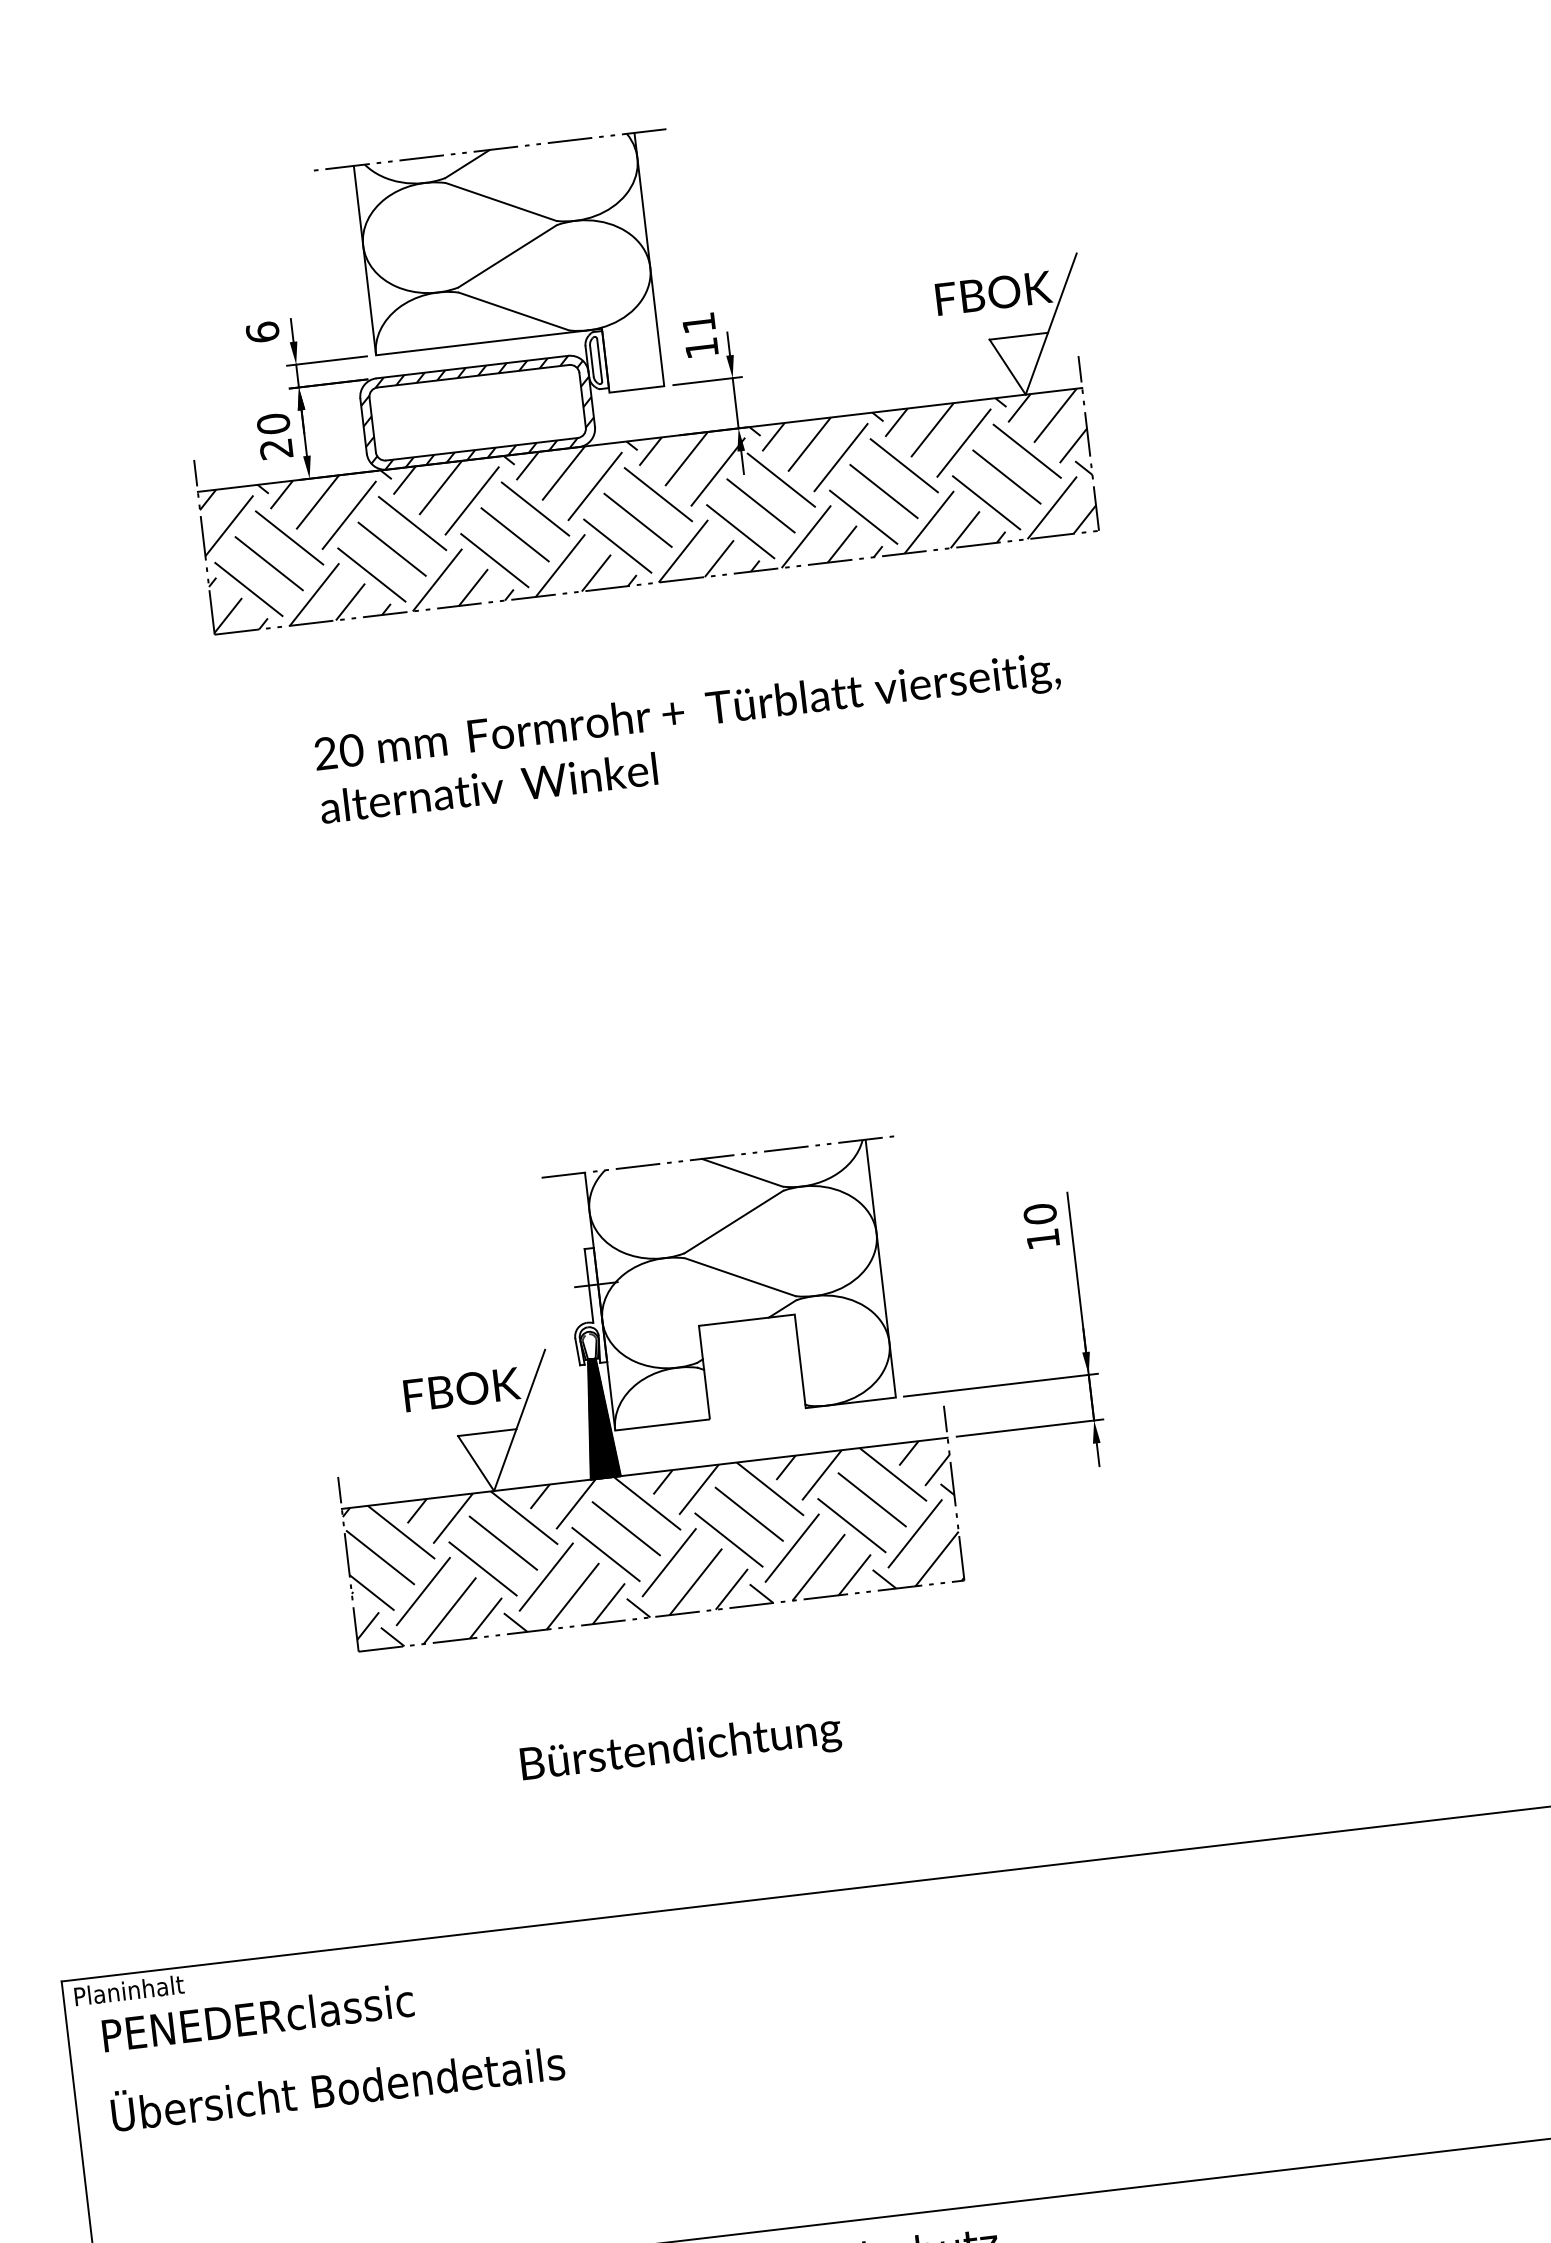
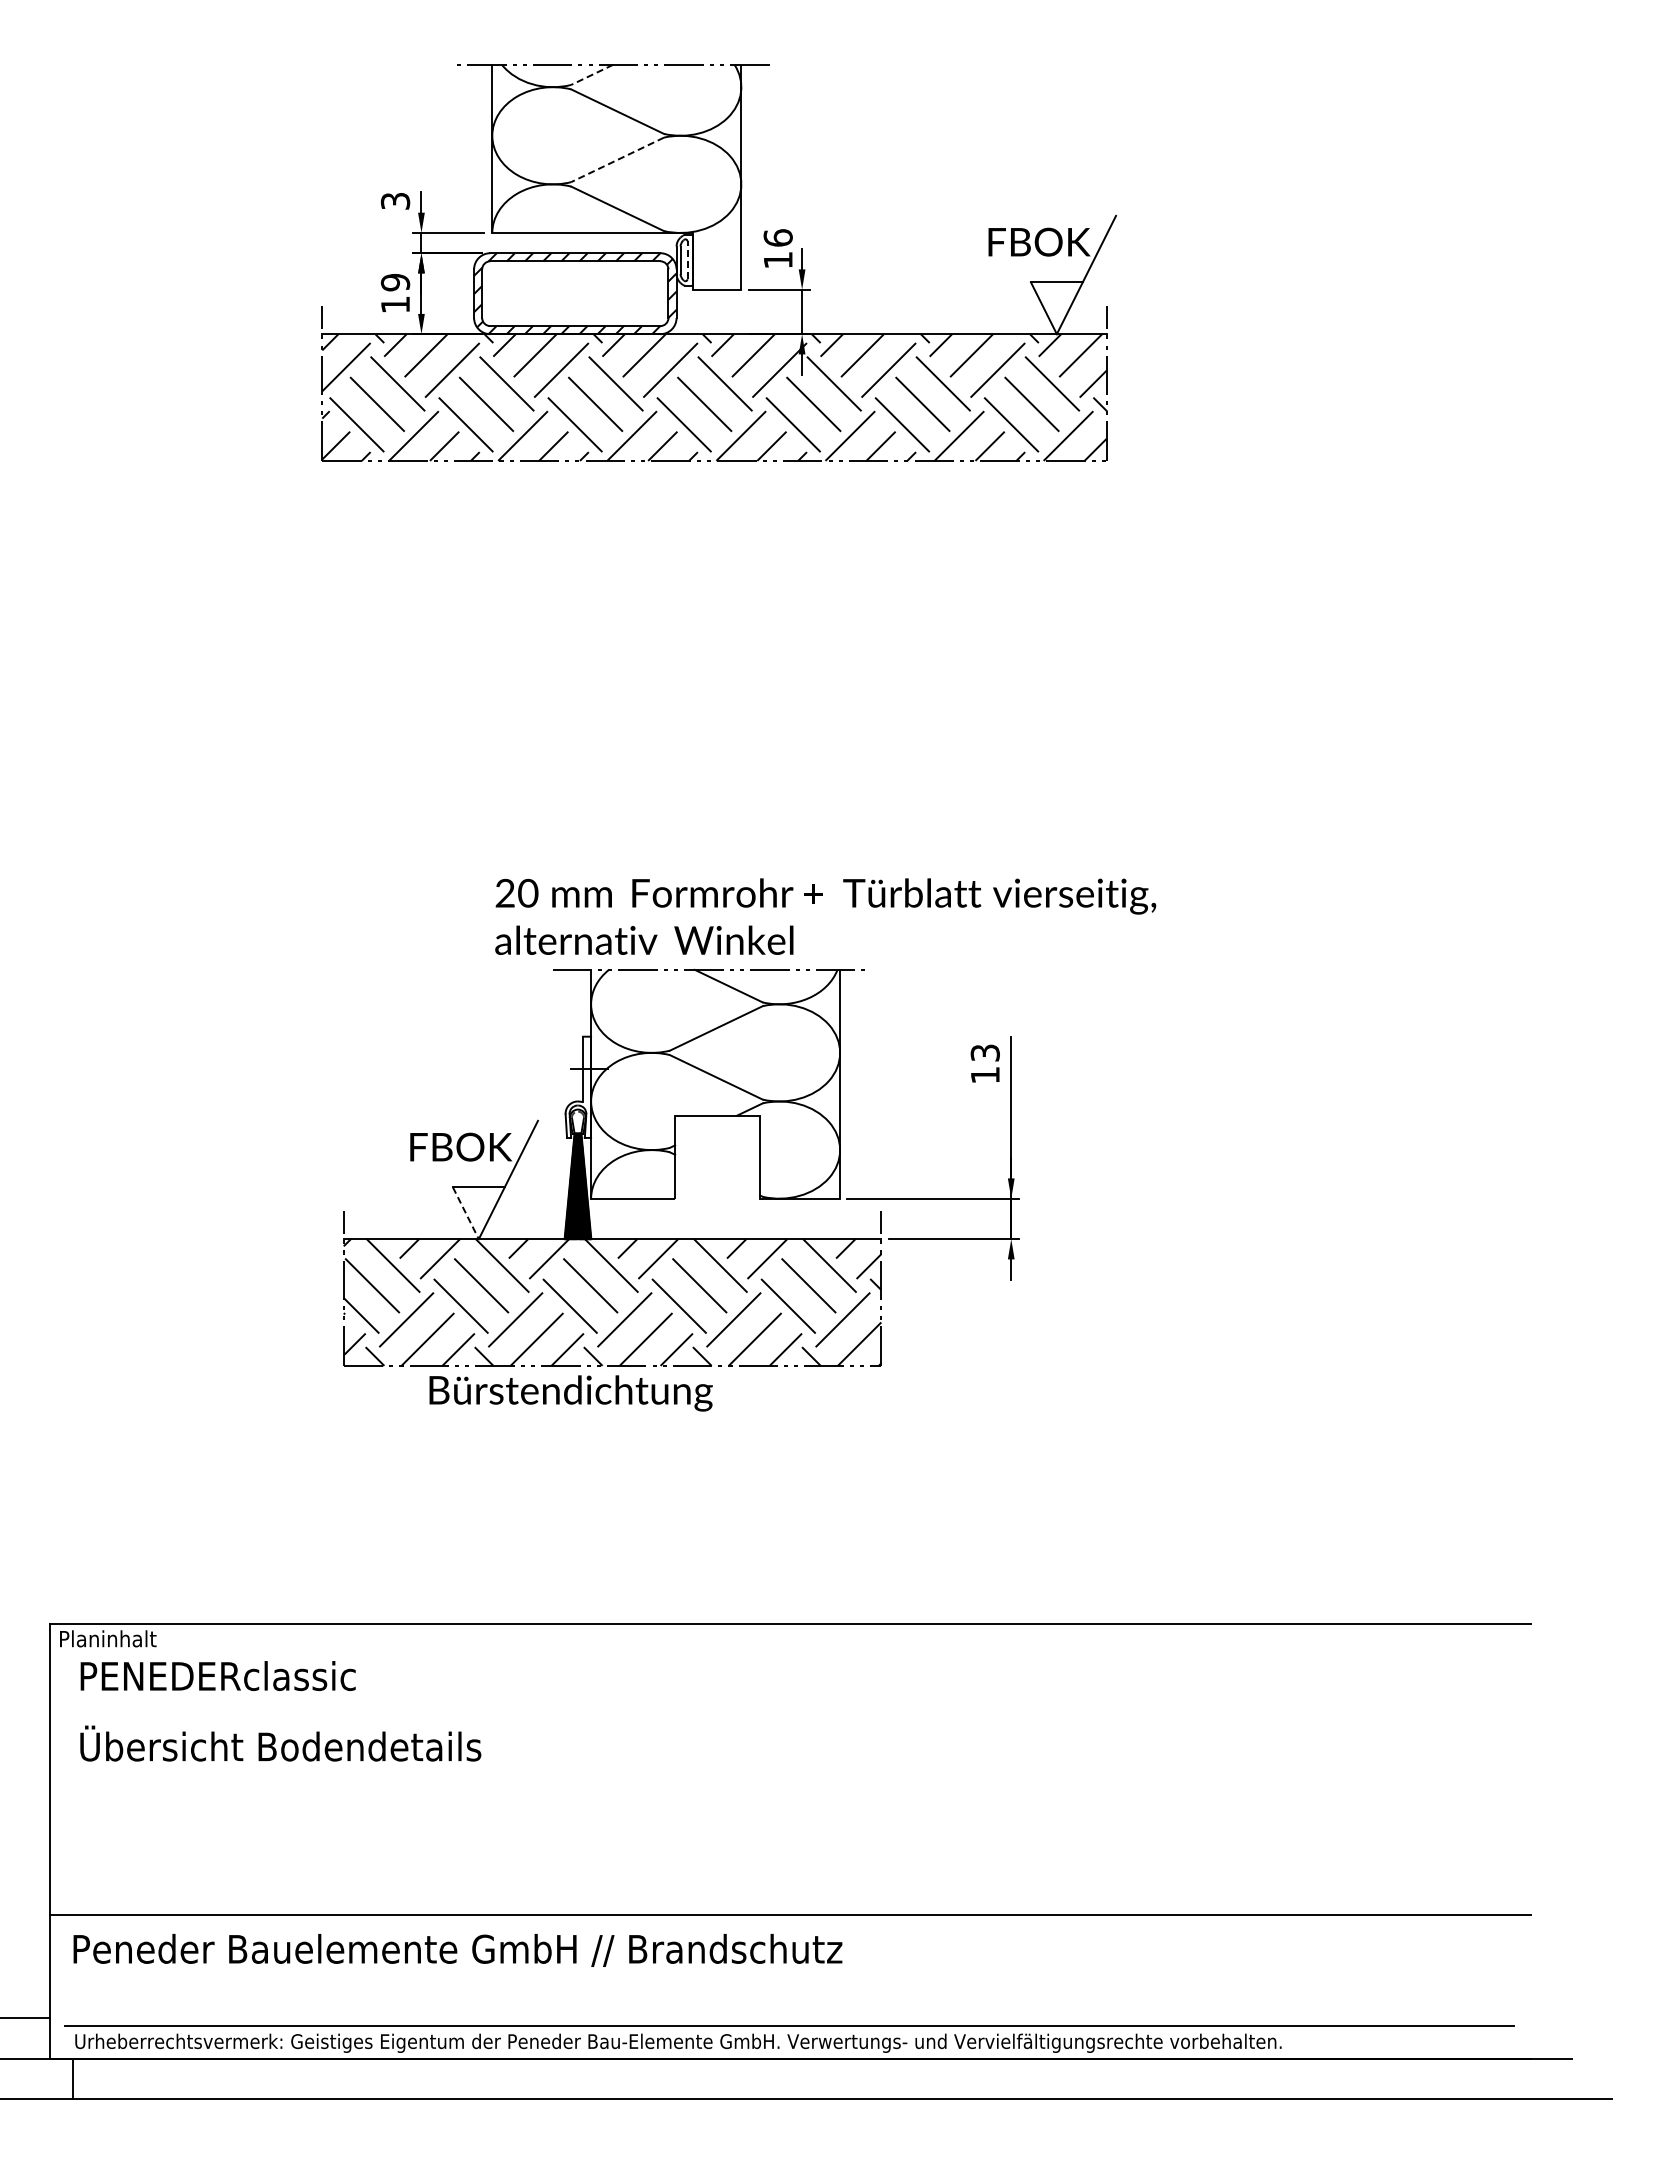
line: (467, 164) -> (591, 75), solid -> dashed
line: (507, 255) -> (617, 159), solid -> dashed
text: (698, 322) -> (777, 237), 11 -> 16
text: (262, 331) -> (395, 200), 6 -> 3
line: (599, 360) -> (687, 260), solid -> dashed
text: (274, 436) -> (395, 293), 20 -> 19
text: (689, 737) -> (825, 916), moved
text: (1039, 1213) -> (984, 1052), 10 -> 13
line: (475, 1463) -> (465, 1213), solid -> dashed
text: (680, 1749) -> (570, 1393), moved

